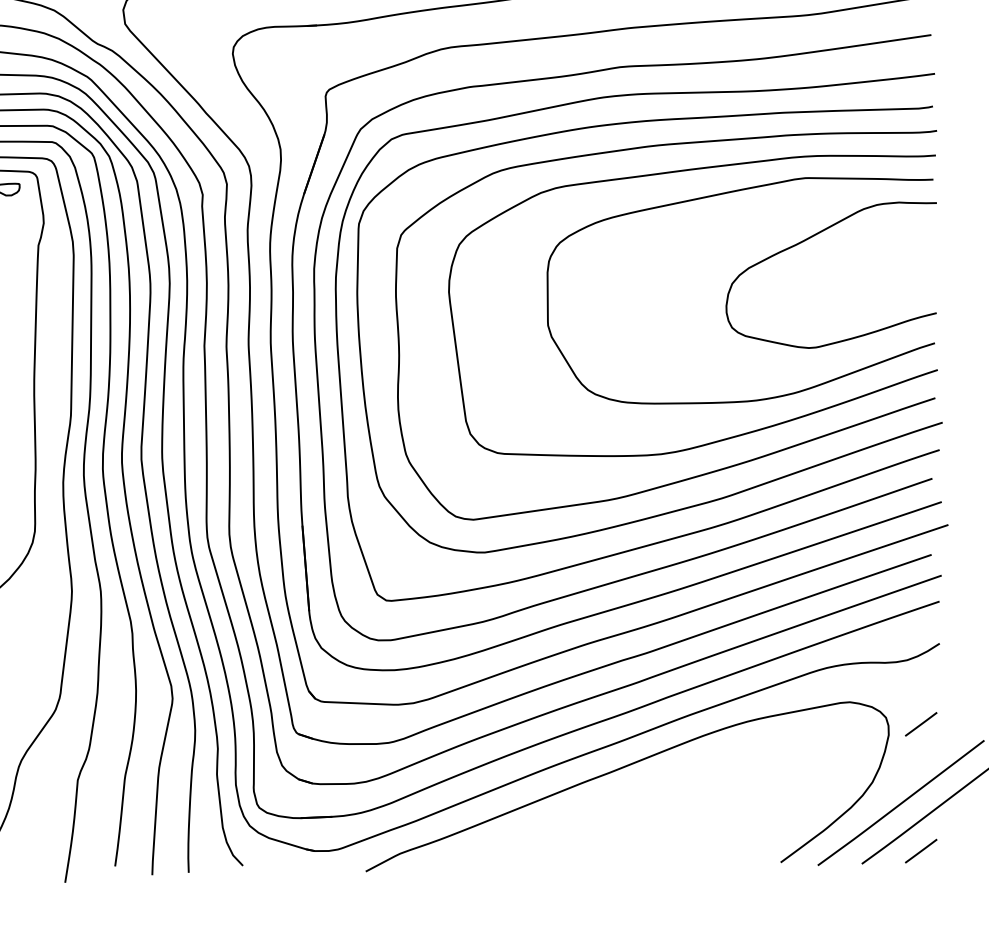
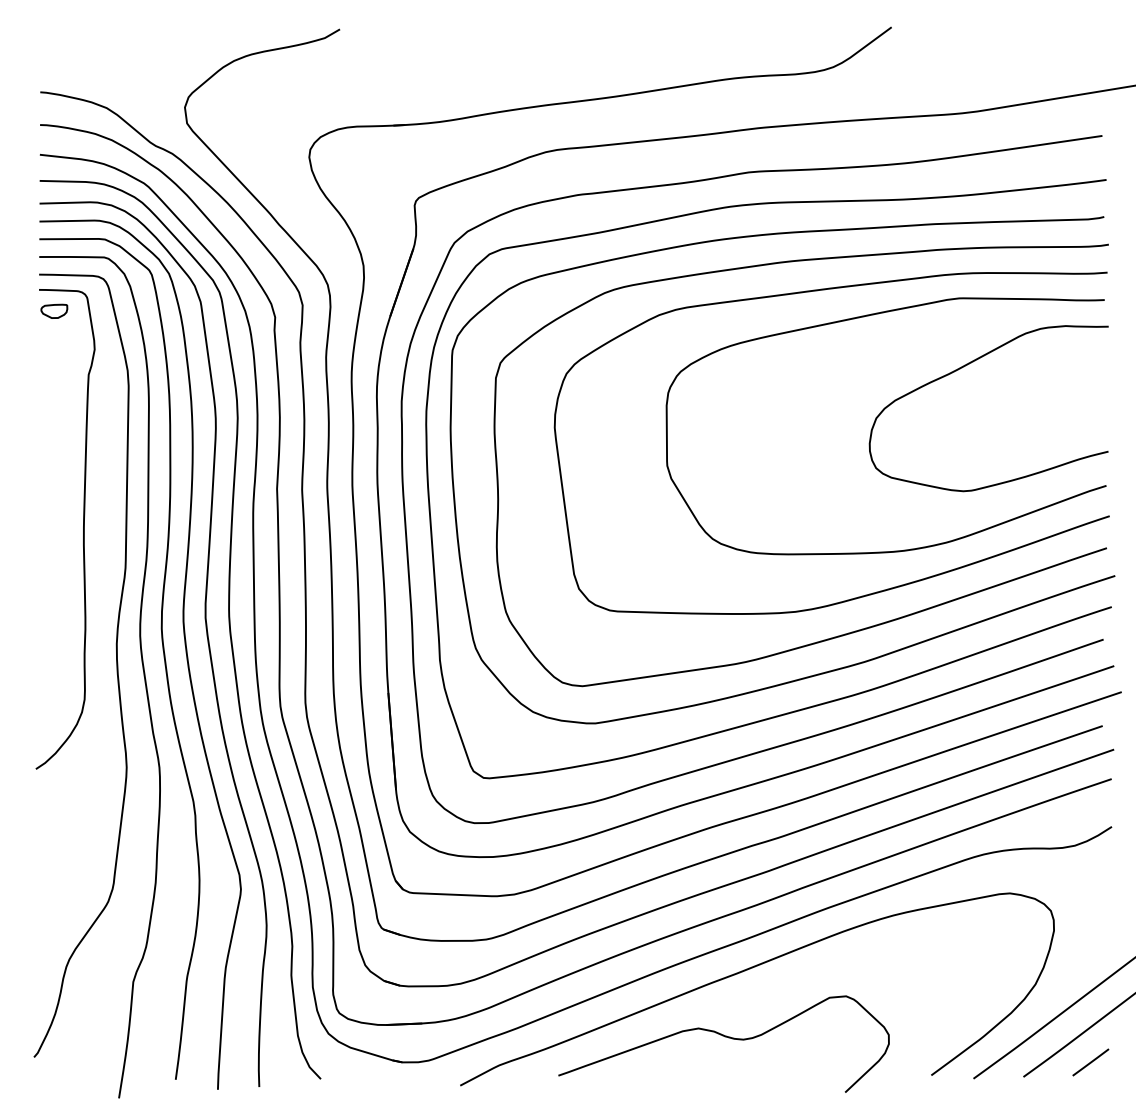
line: (920, 724) -> (1090, 918), removed
curve: (599, 829) -> (725, 1037), added

